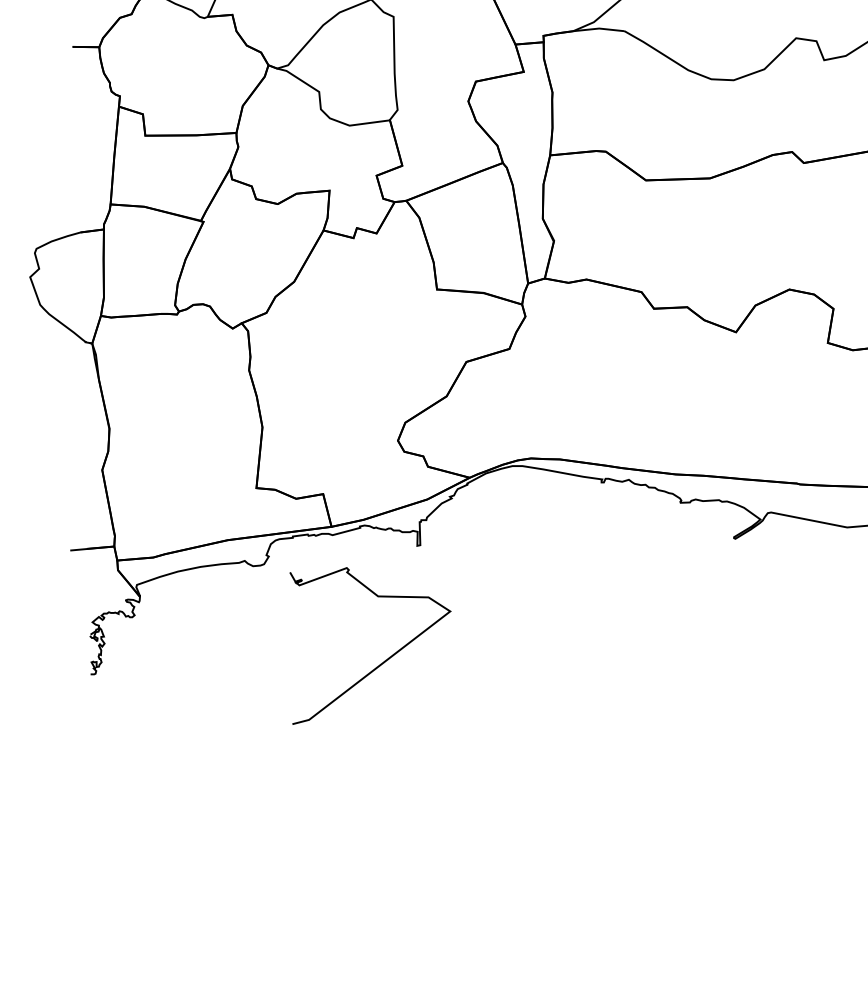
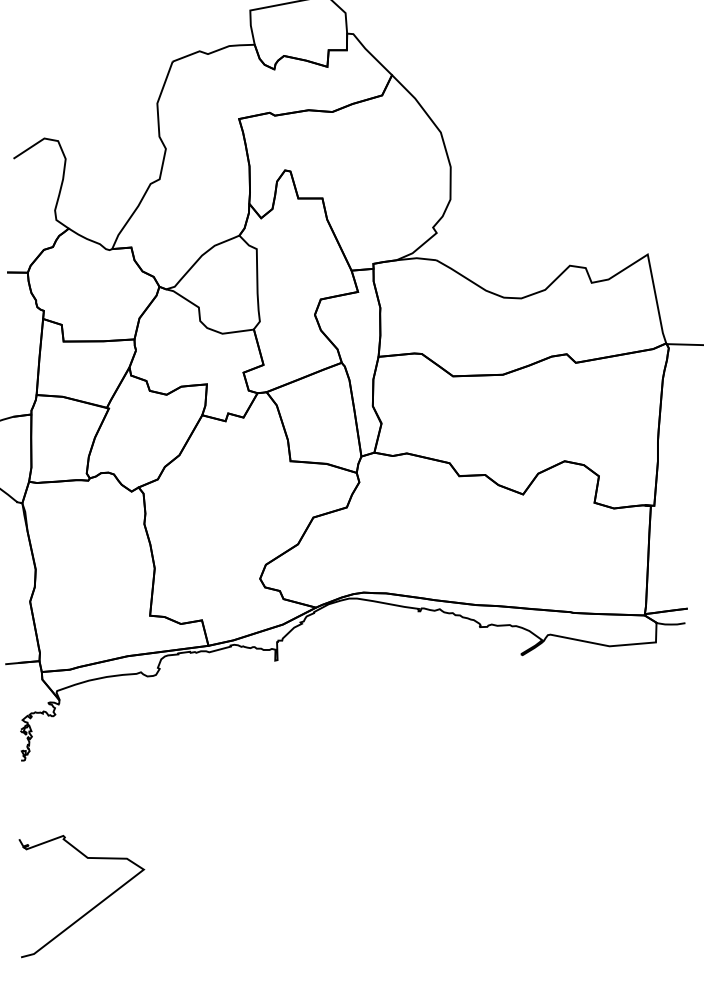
curve: (384, 660) -> (92, 907), moved

